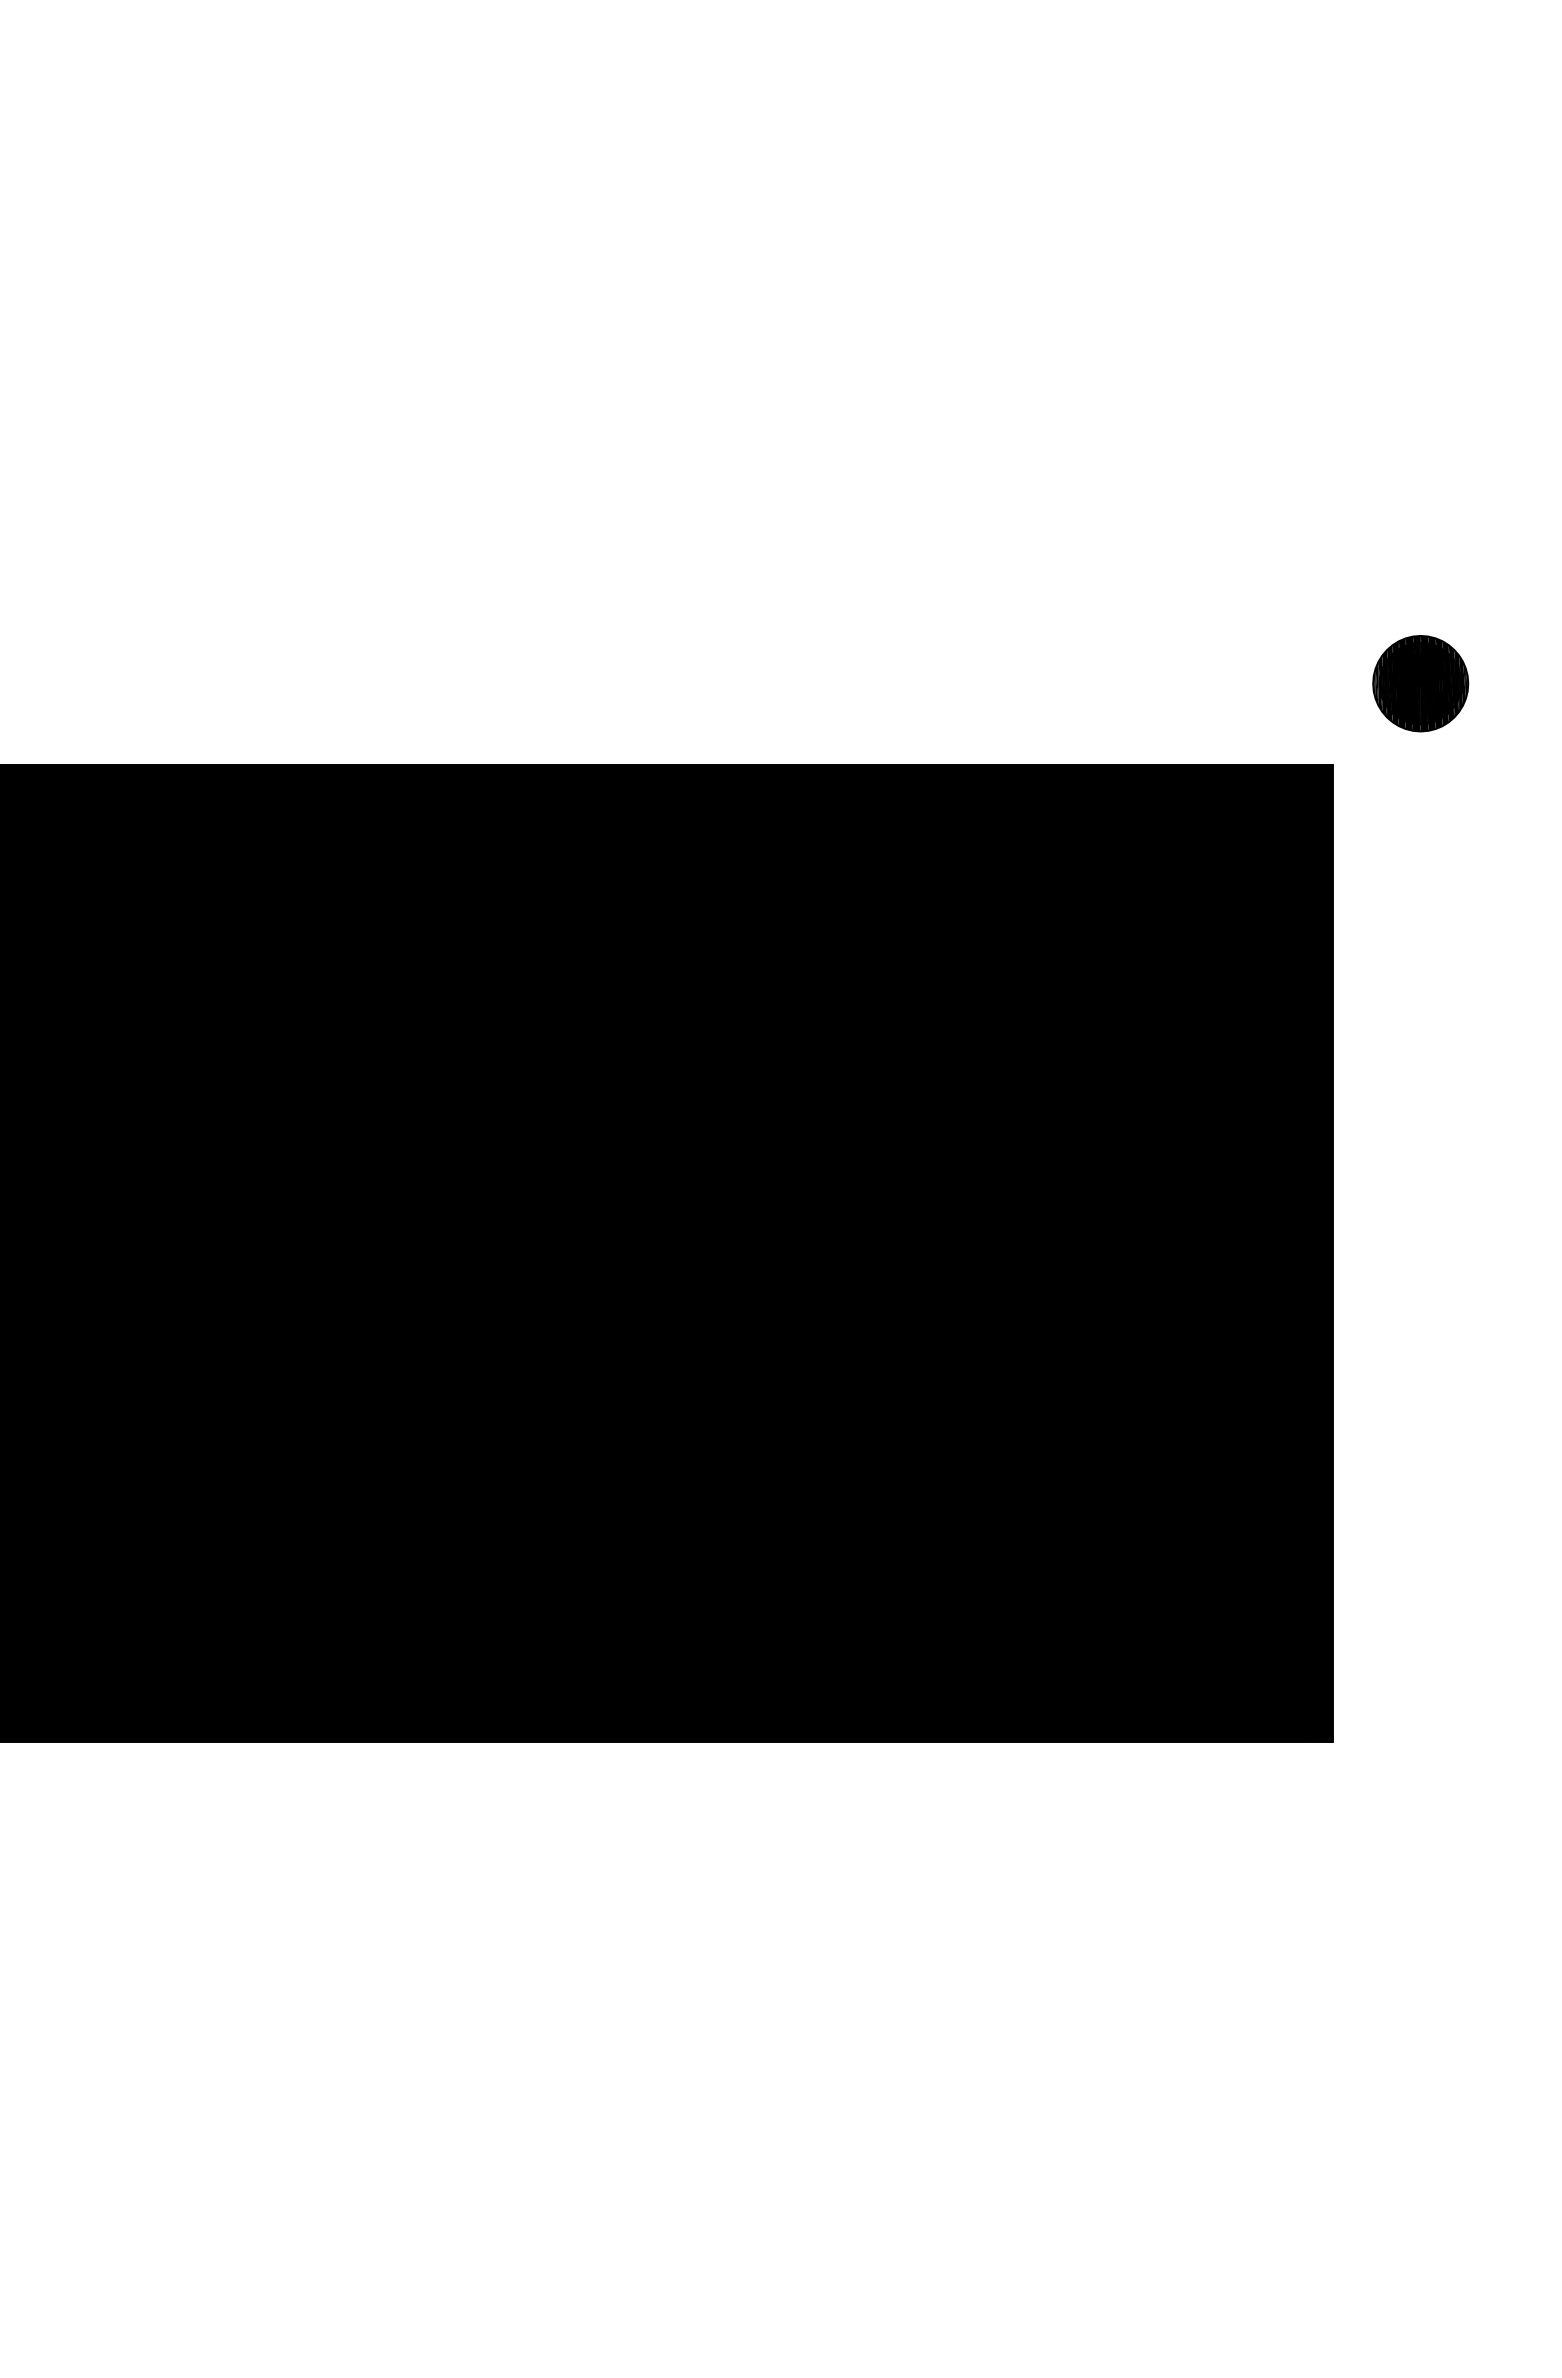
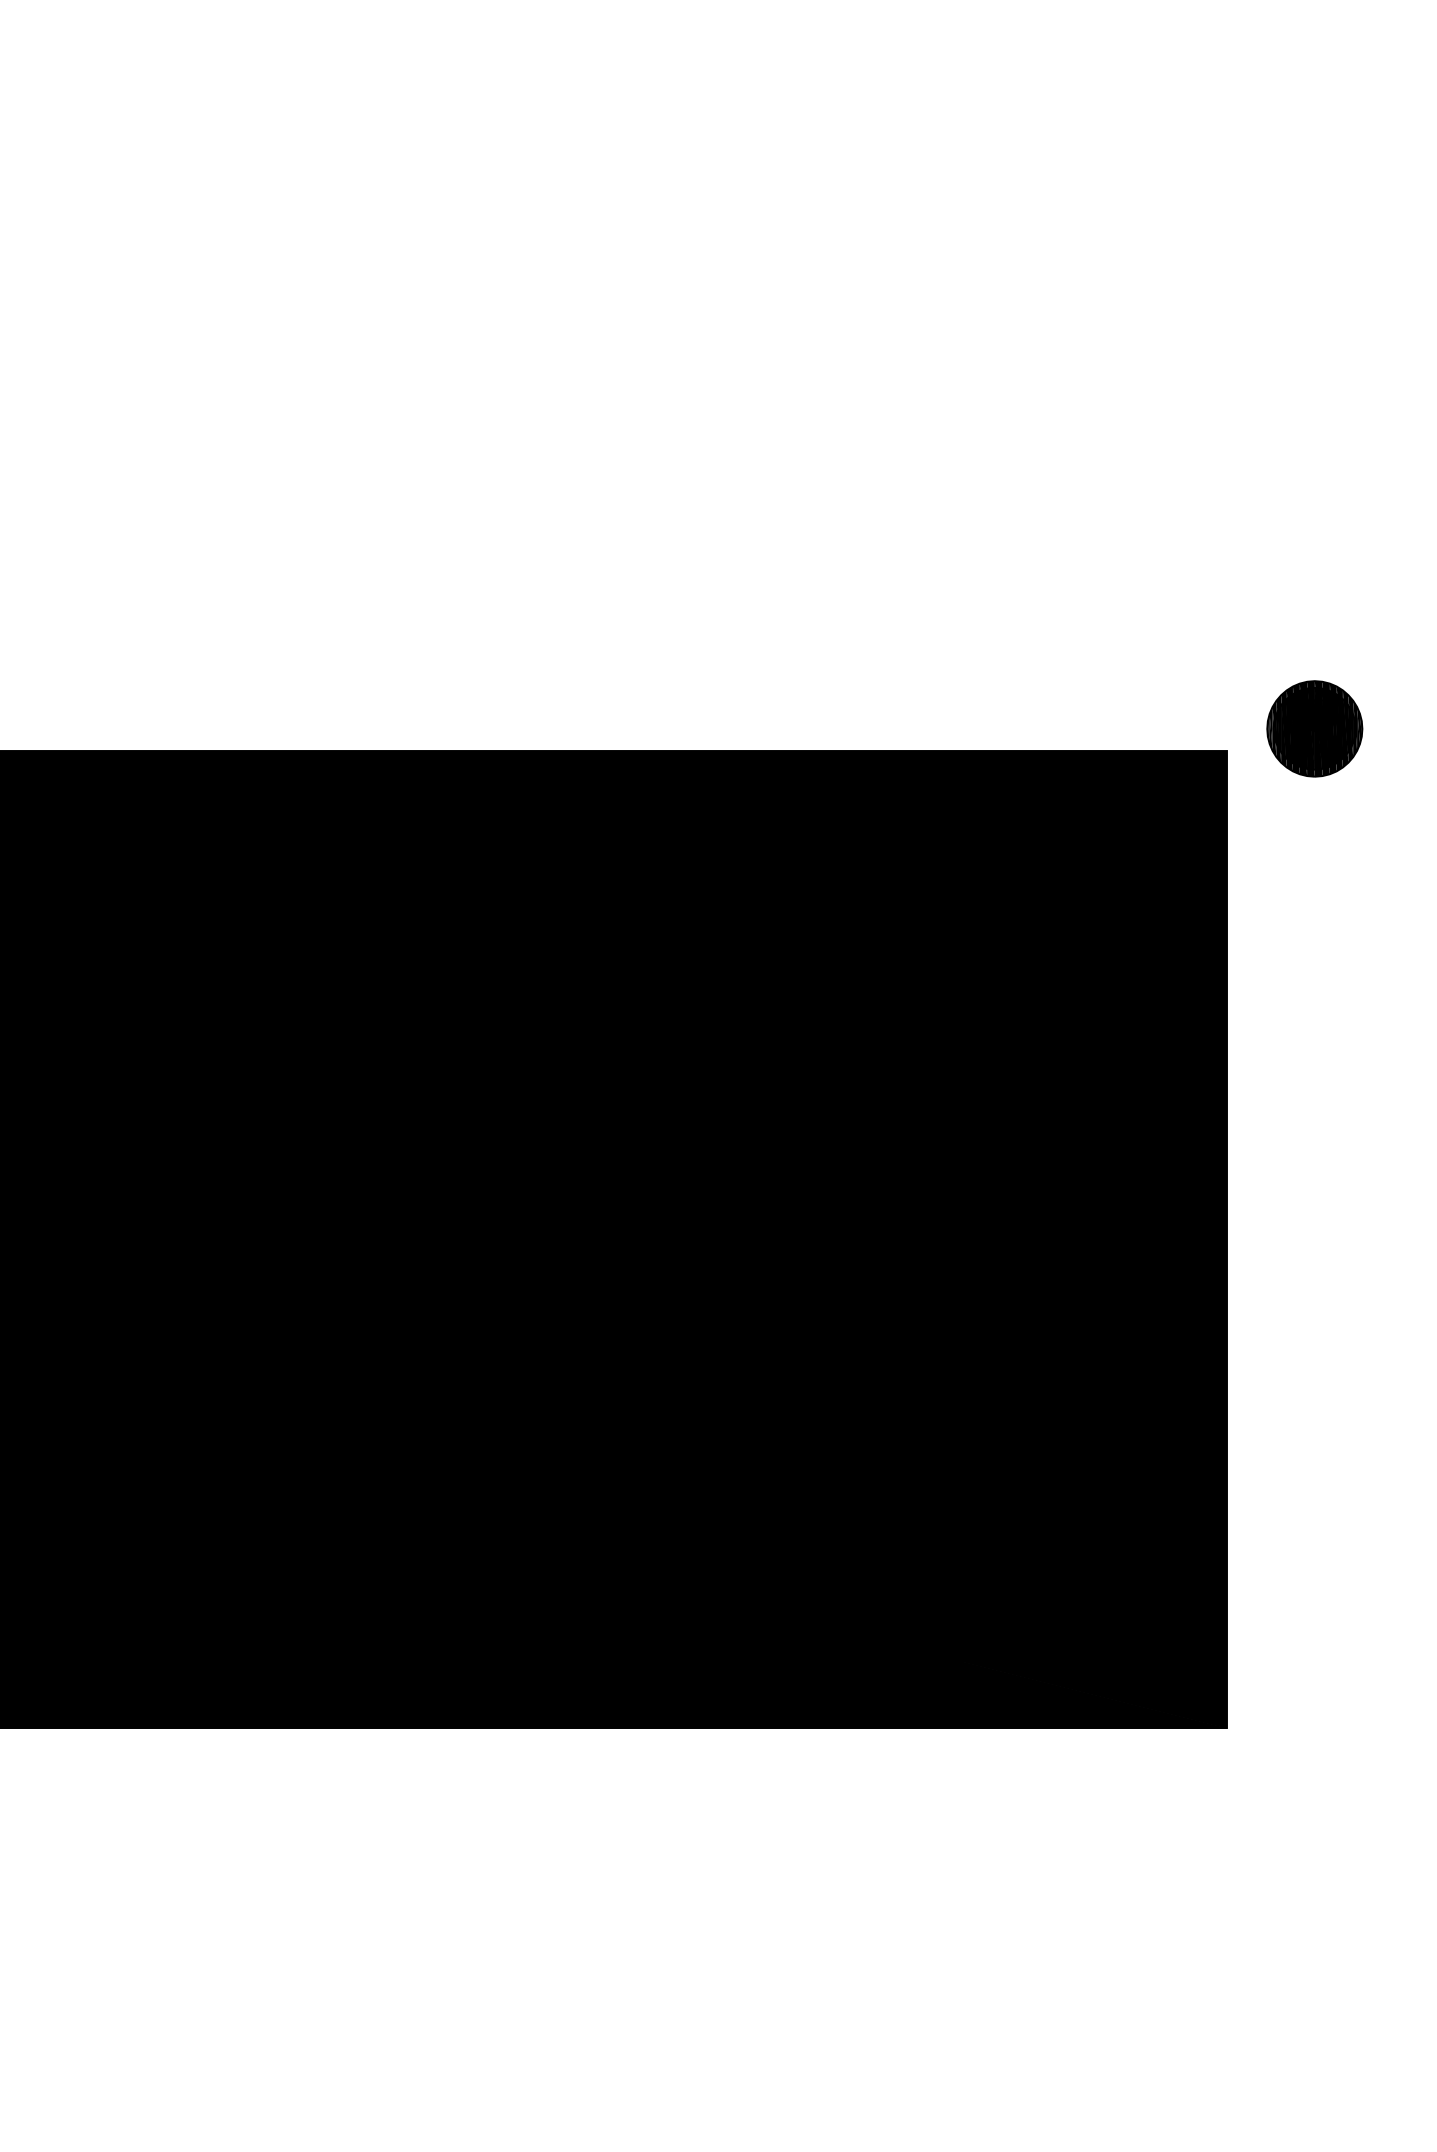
part: (1420, 683) -> (1314, 728), moved

